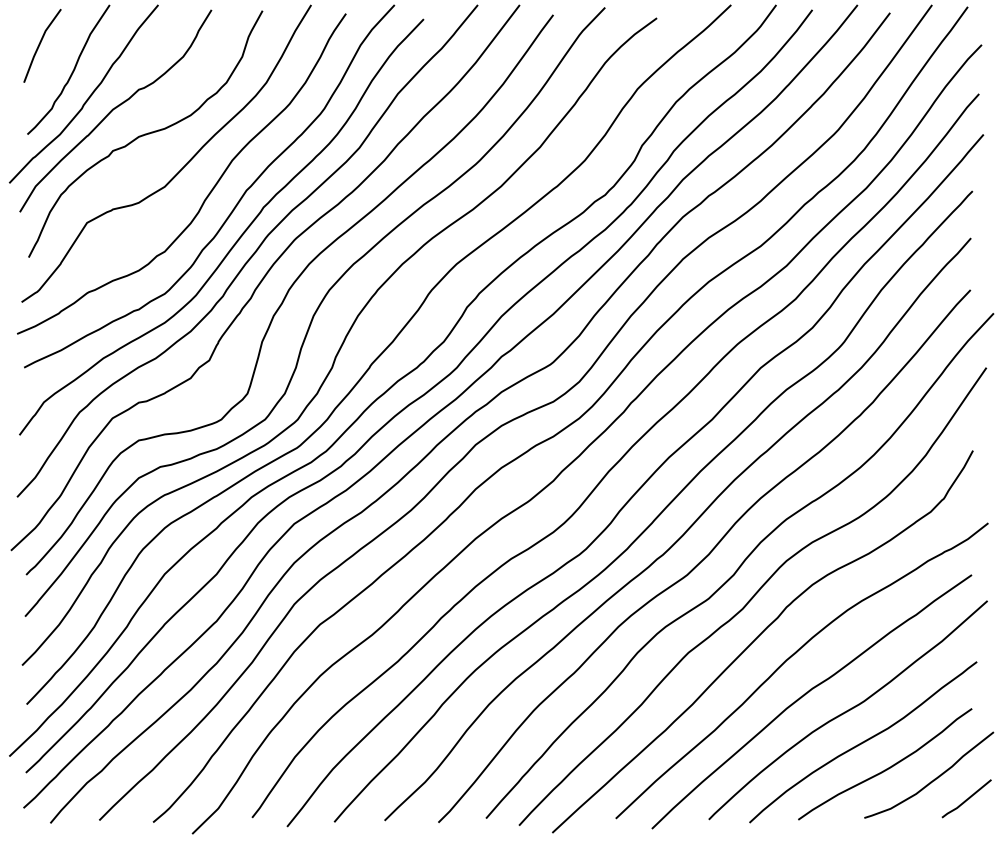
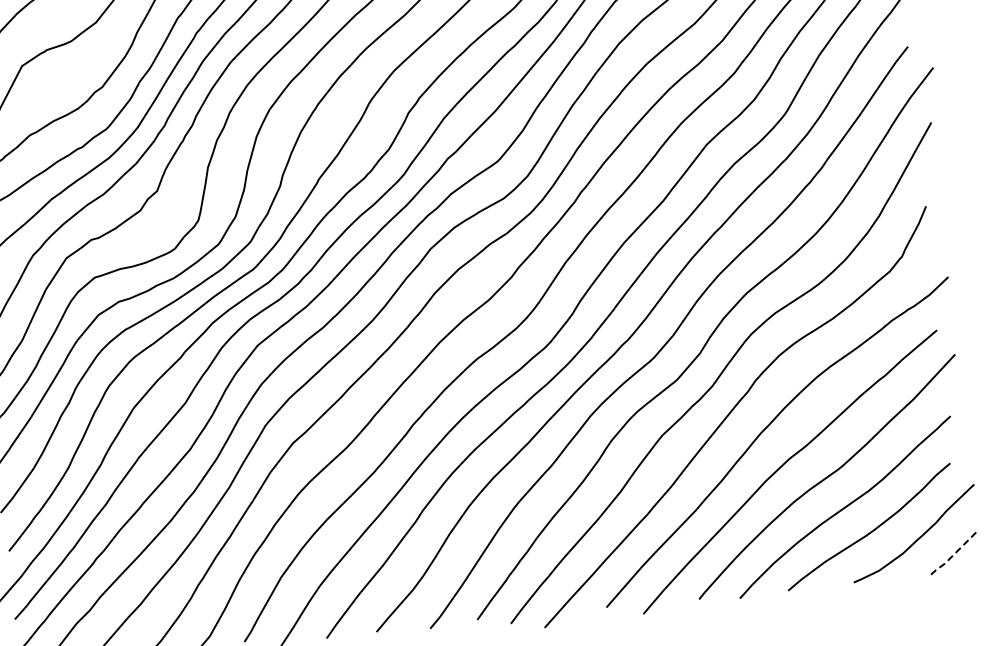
line: (966, 799) -> (953, 554), solid -> dashed

